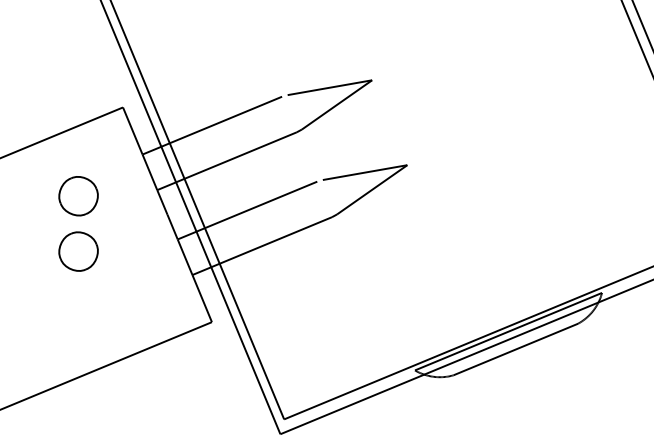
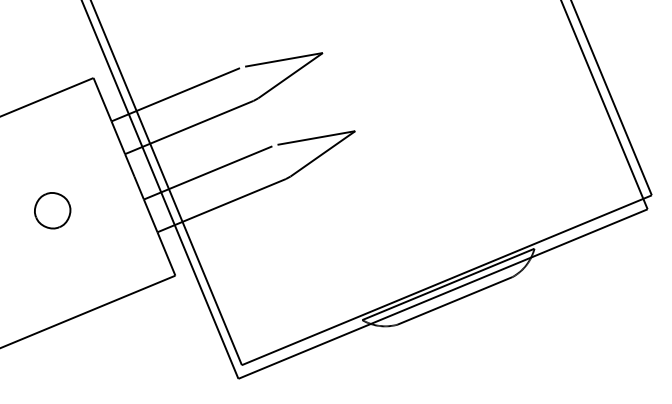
part: (78, 195) -> (52, 159), removed

